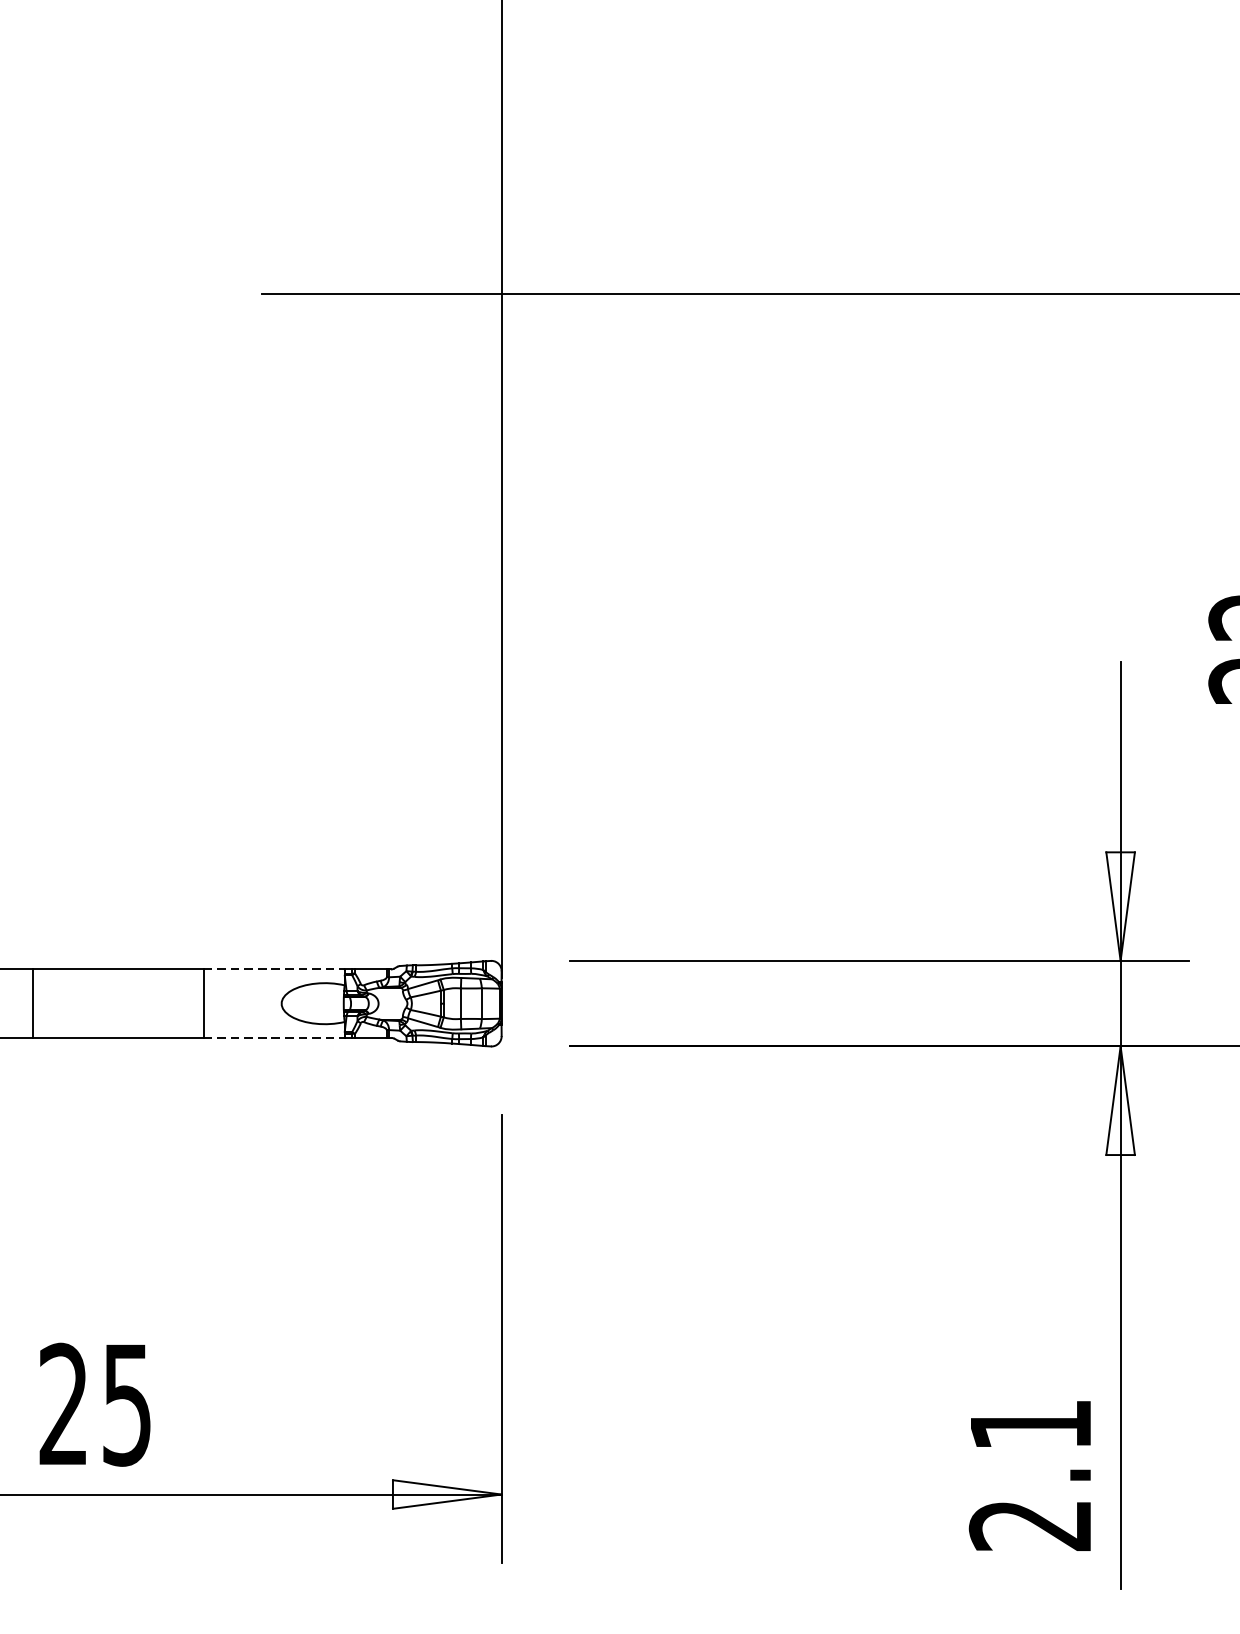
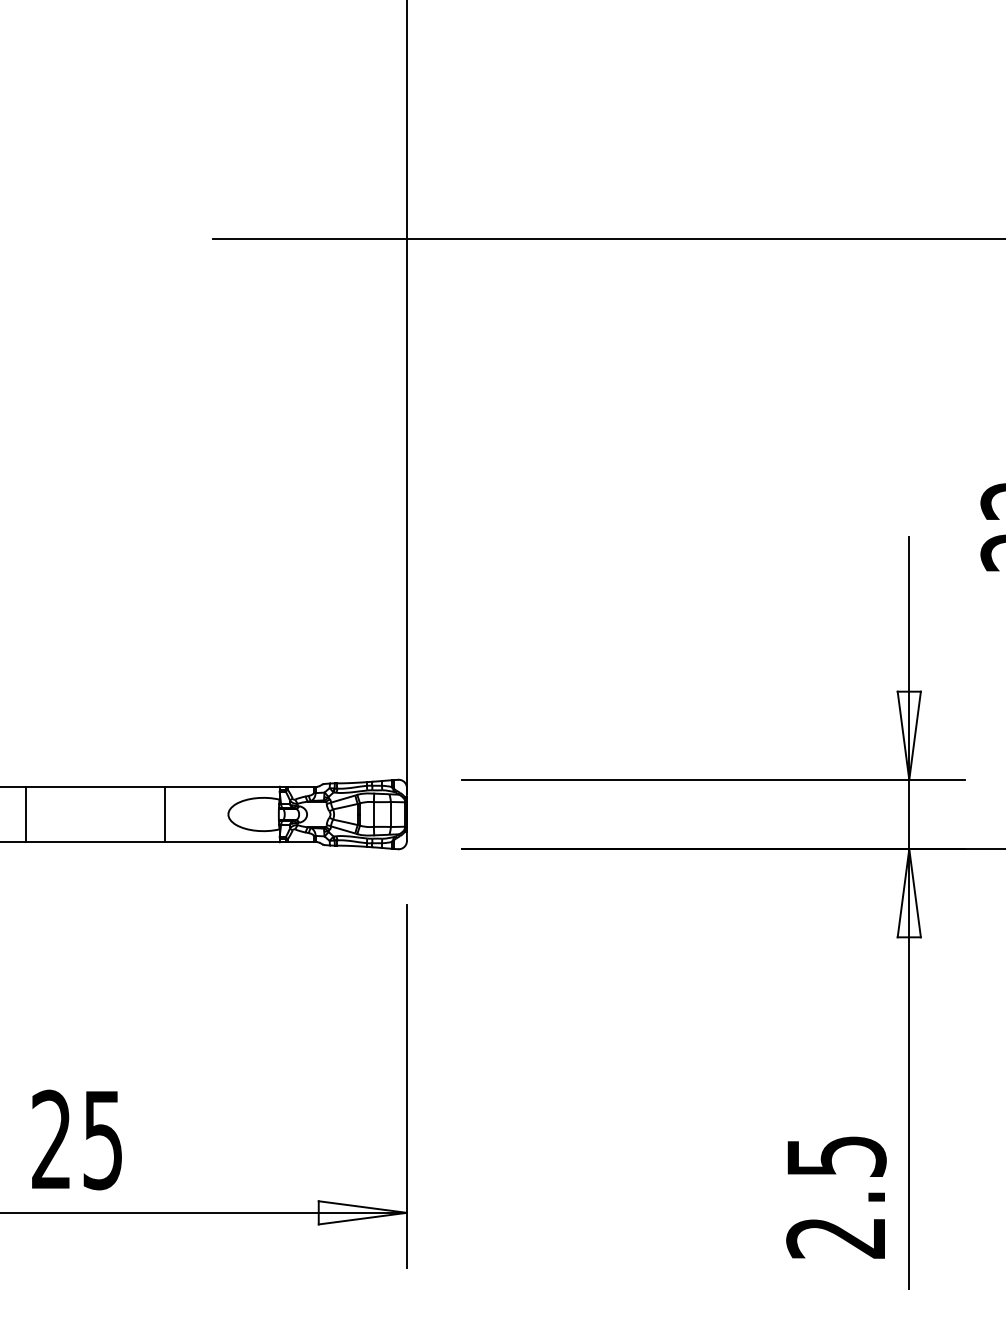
line: (274, 969) -> (222, 786), dashed -> solid
line: (274, 1038) -> (222, 842), dashed -> solid
text: (1030, 1425) -> (836, 1156), 2.1 -> 2.5

